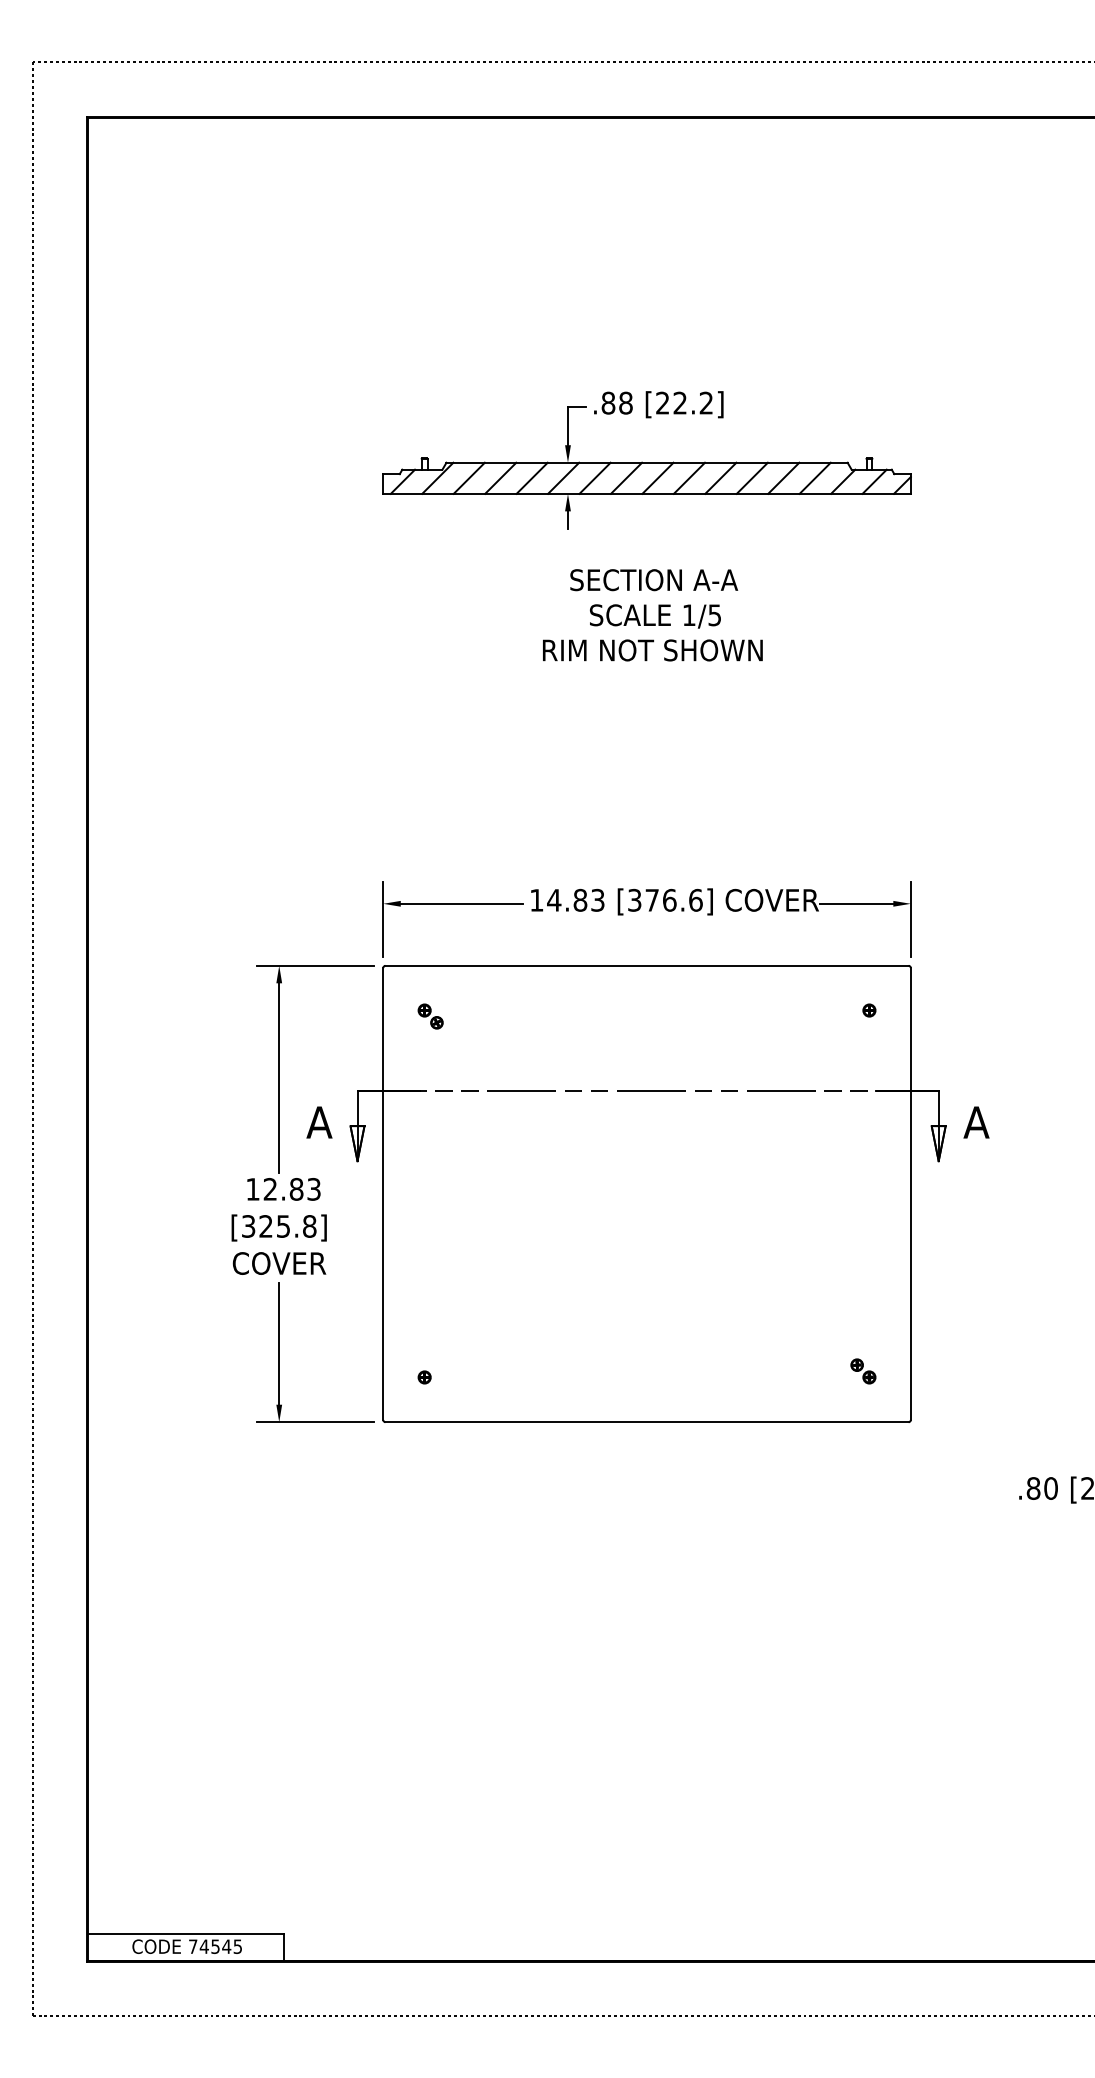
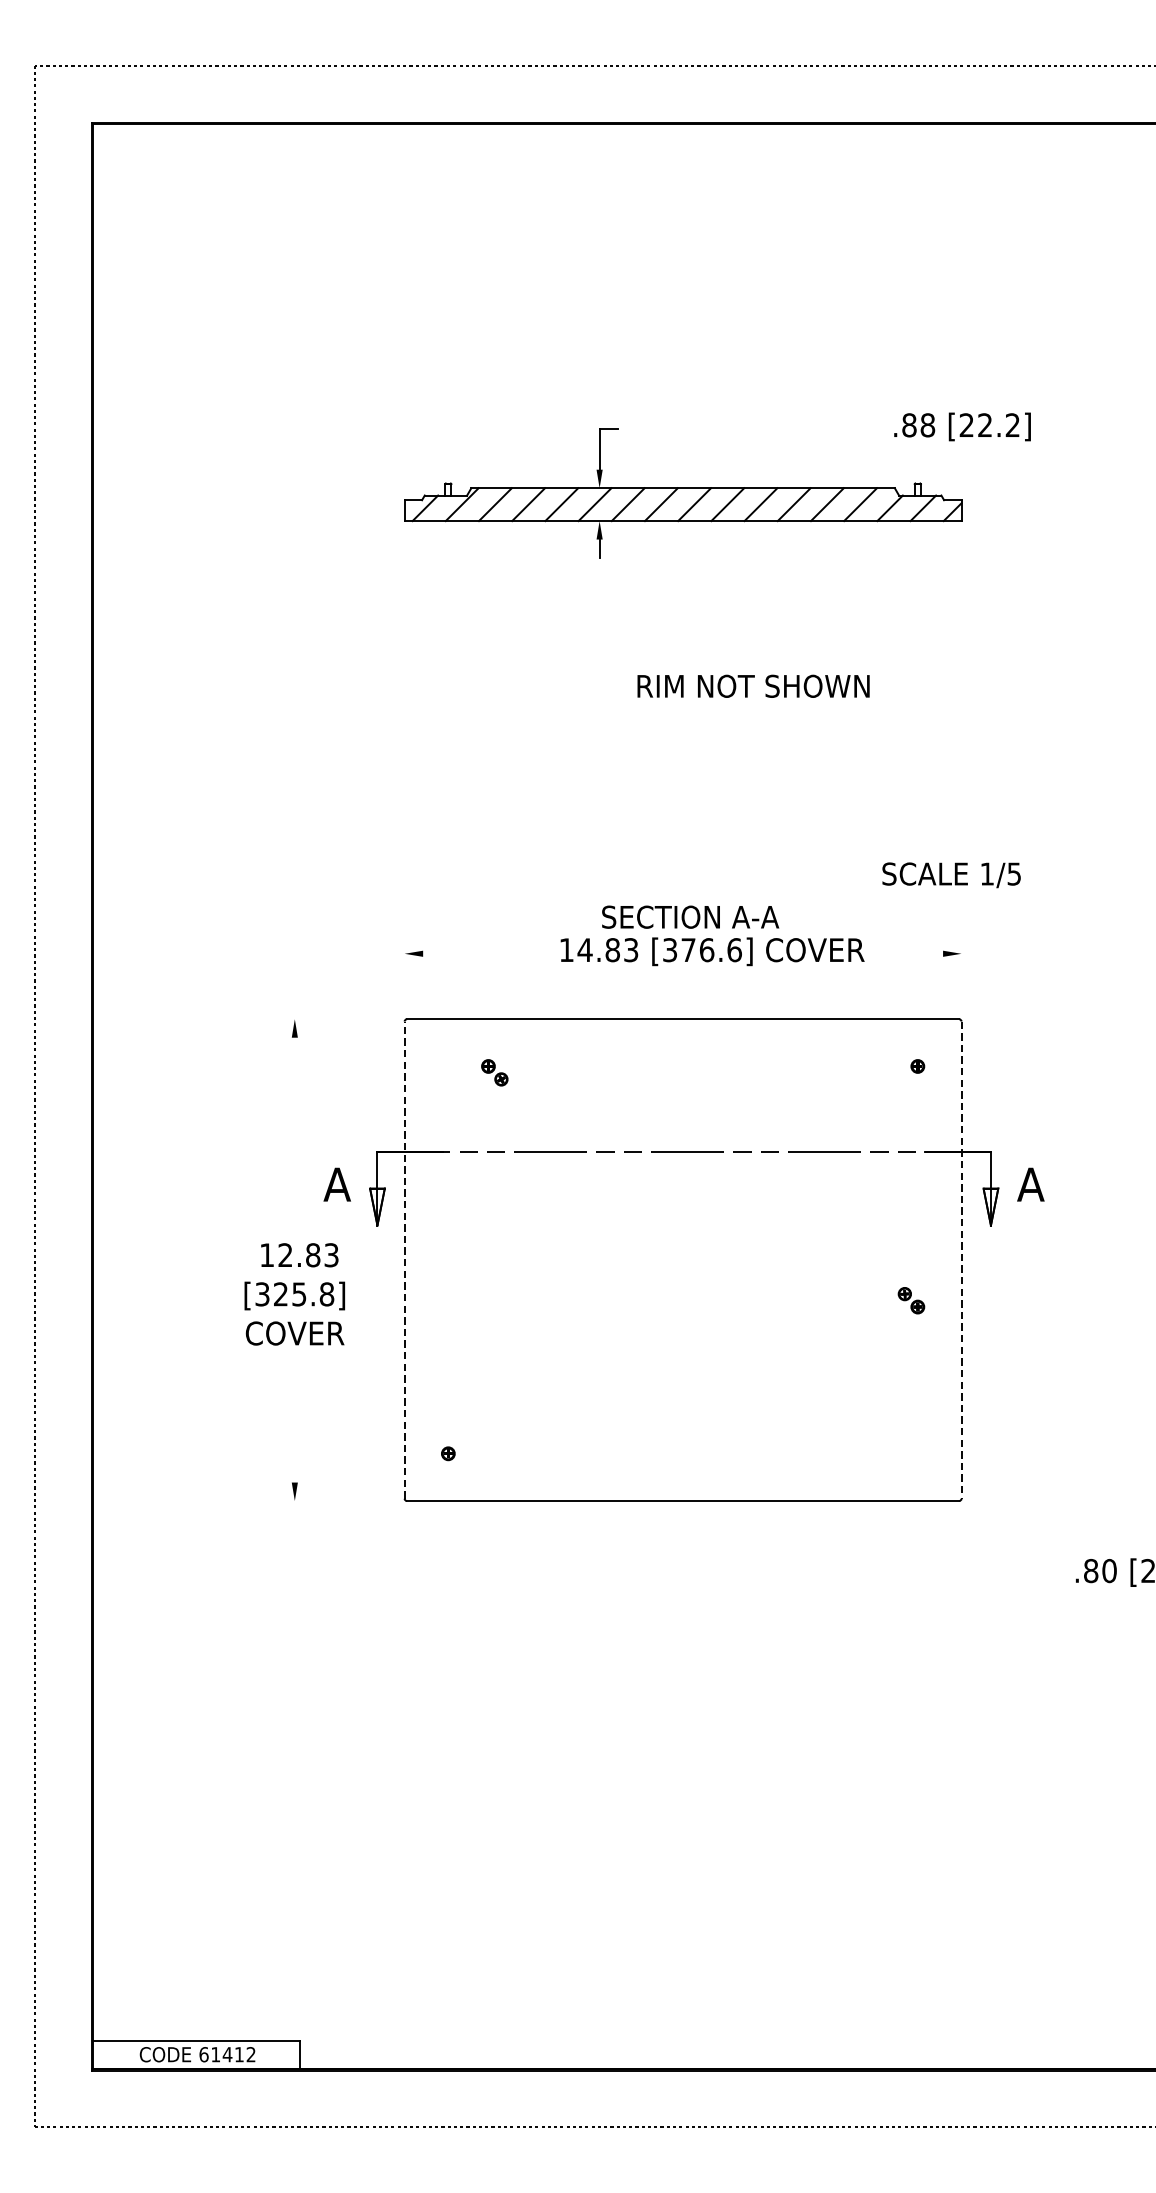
text: (658, 404) -> (962, 426), moved
text: (654, 580) -> (690, 917), moved
text: (655, 616) -> (951, 875), moved
text: (652, 650) -> (753, 686), moved
line: (461, 903) -> (487, 953), removed
line: (856, 903) -> (904, 953), removed
line: (383, 918) -> (404, 969), removed
line: (910, 918) -> (961, 969), removed
line: (315, 965) -> (333, 1018), removed
part: (430, 1016) -> (494, 1072), moved
line: (279, 1077) -> (295, 1137), removed
line: (383, 1193) -> (404, 1259), solid -> dashed
line: (910, 1194) -> (961, 1260), solid -> dashed
line: (279, 1343) -> (295, 1417), removed
part: (863, 1371) -> (911, 1300), moved
line: (315, 1422) -> (333, 1501), removed
text: (215, 1946) -> (227, 2054), 74545 -> 61412

